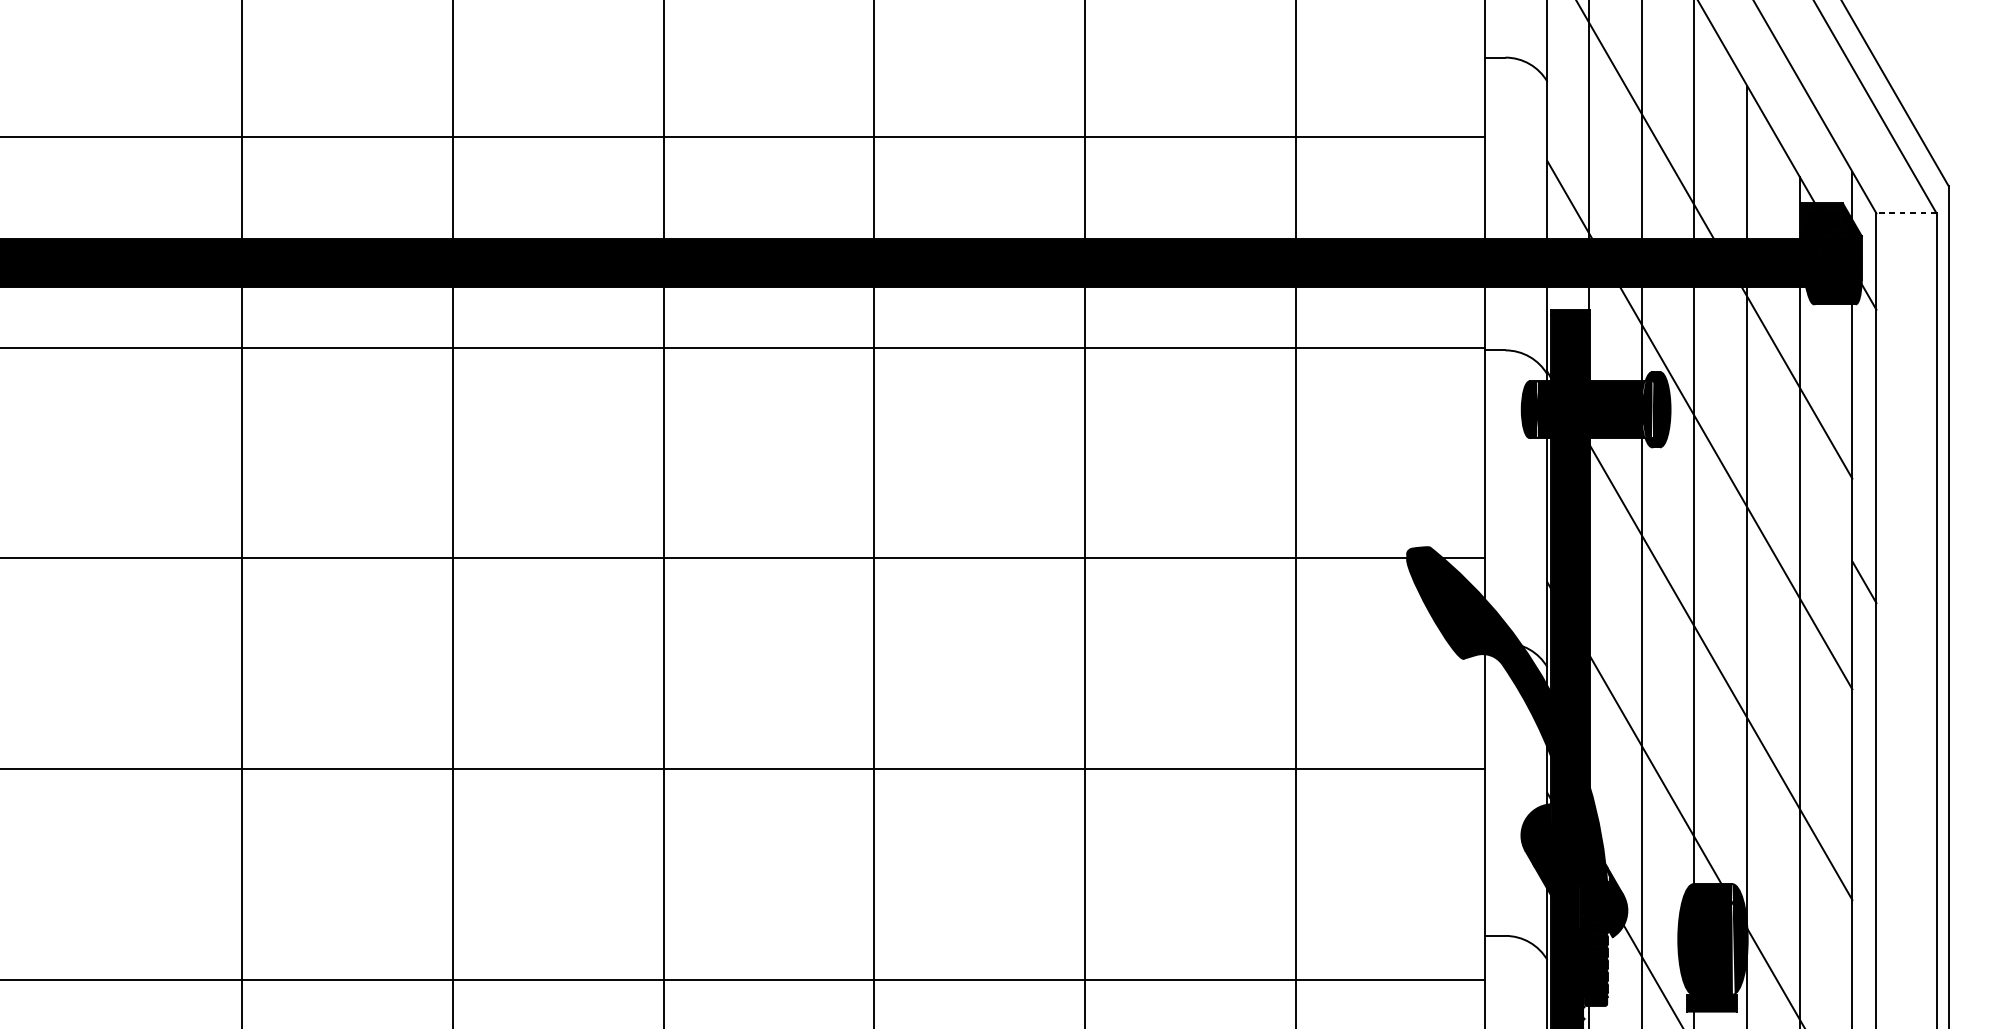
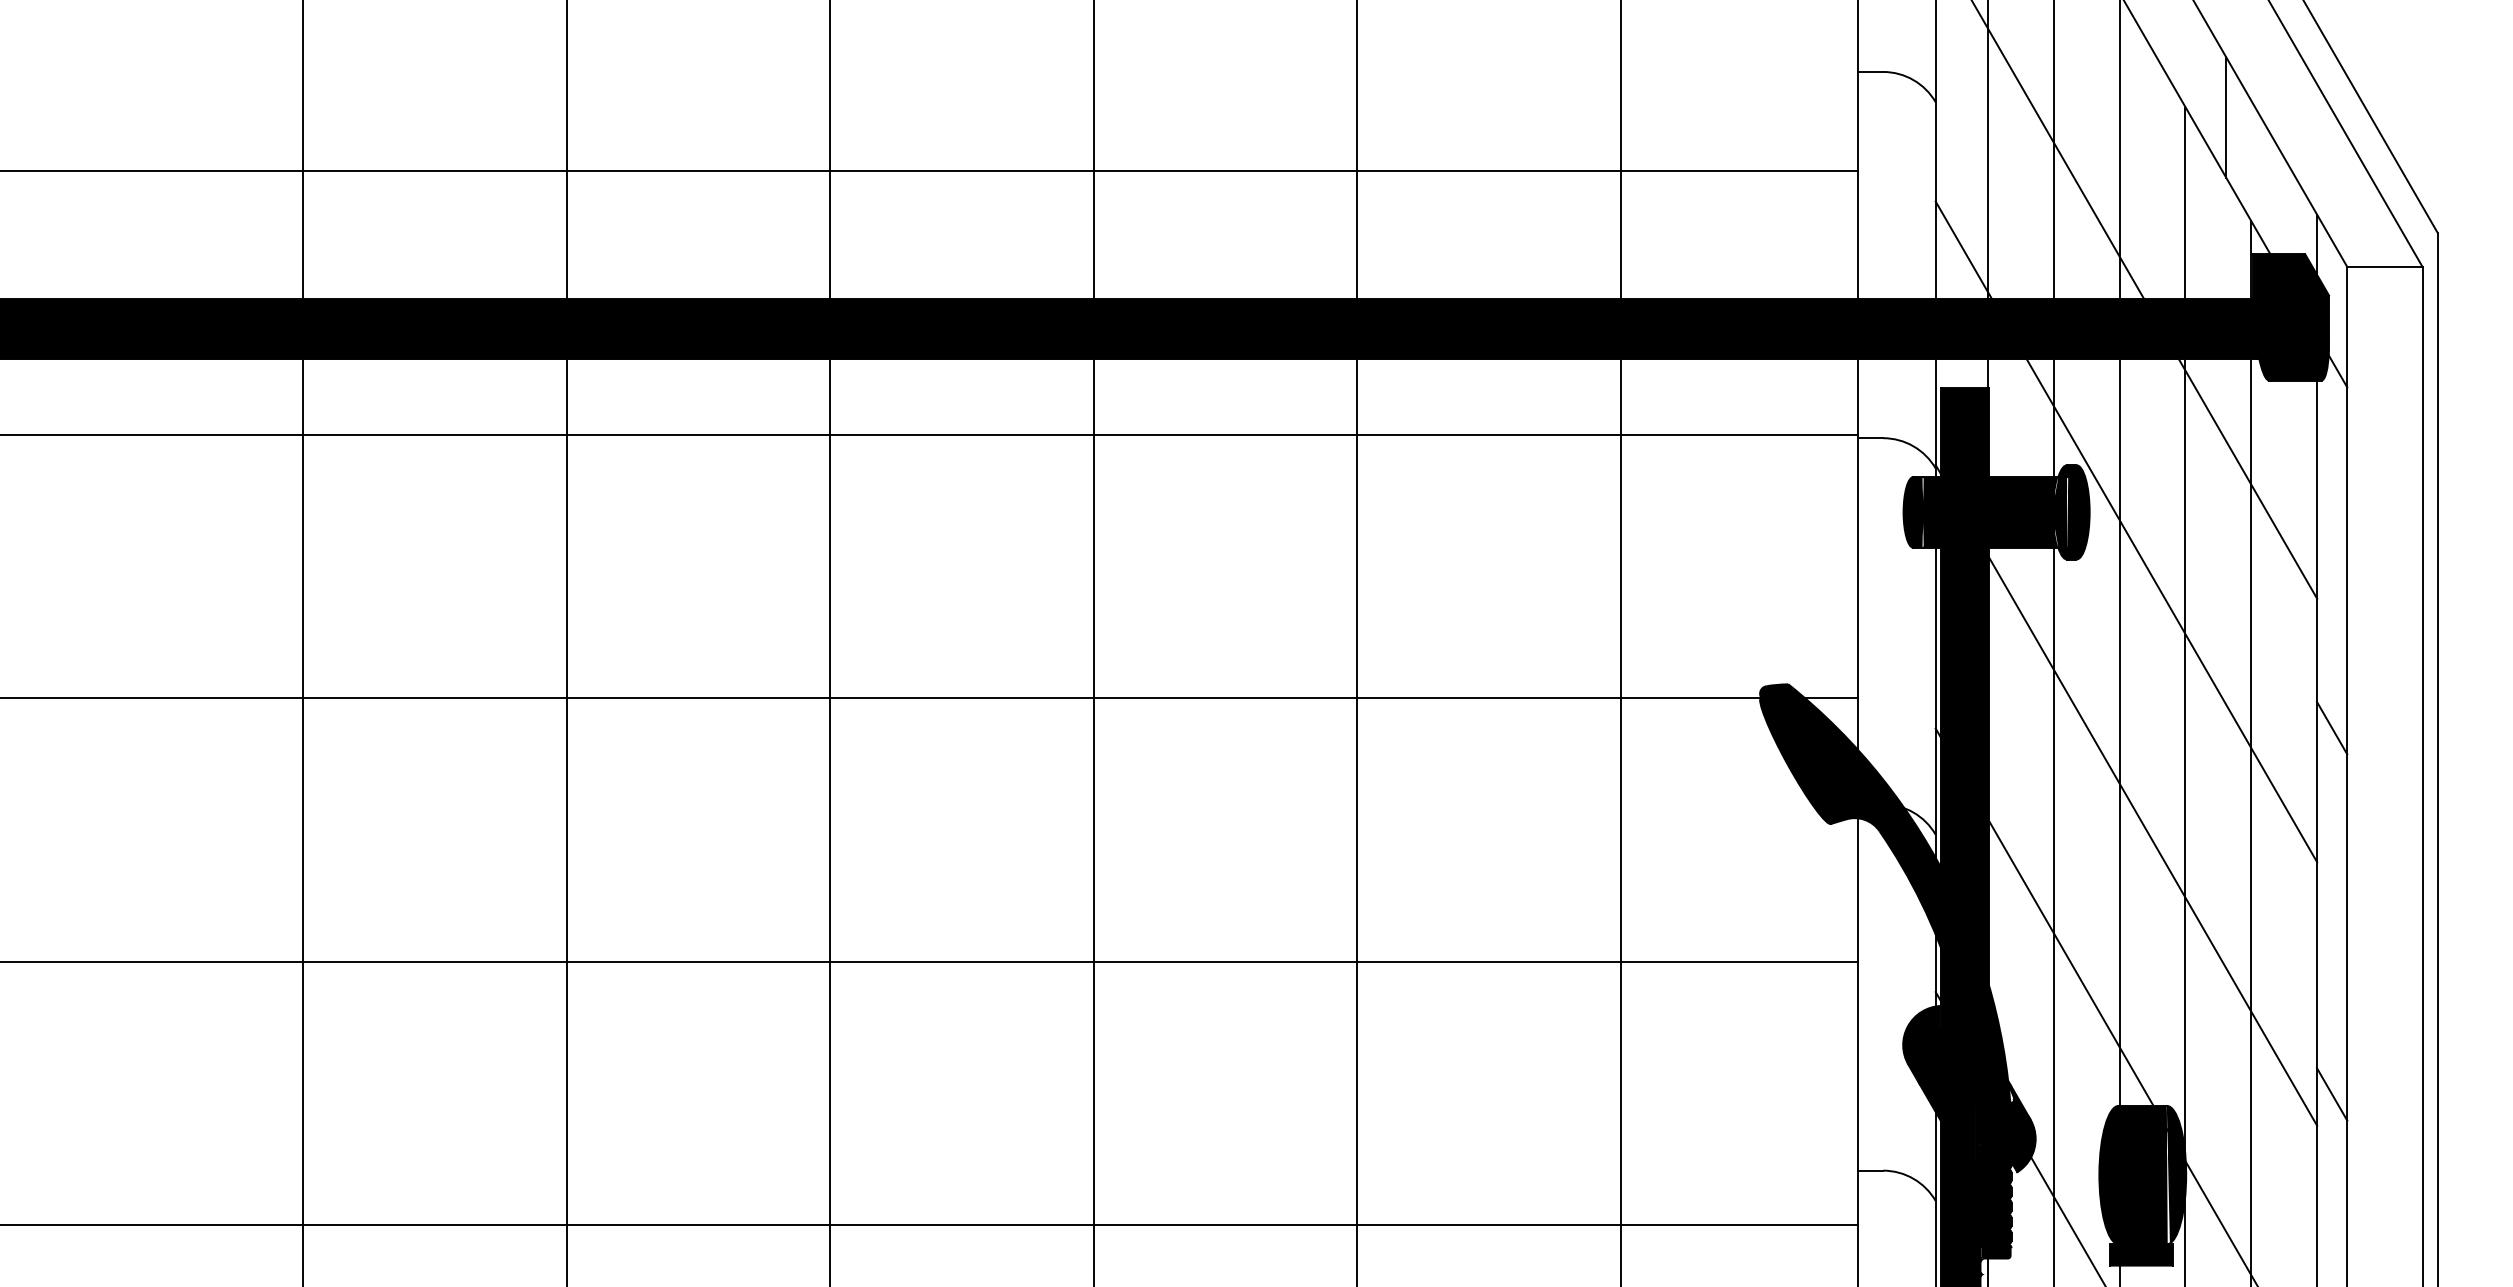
line: (1779, 94) -> (2225, 117), added
line: (1906, 213) -> (2384, 266), dashed -> solid
line: (1863, 875) -> (2331, 1094), added

